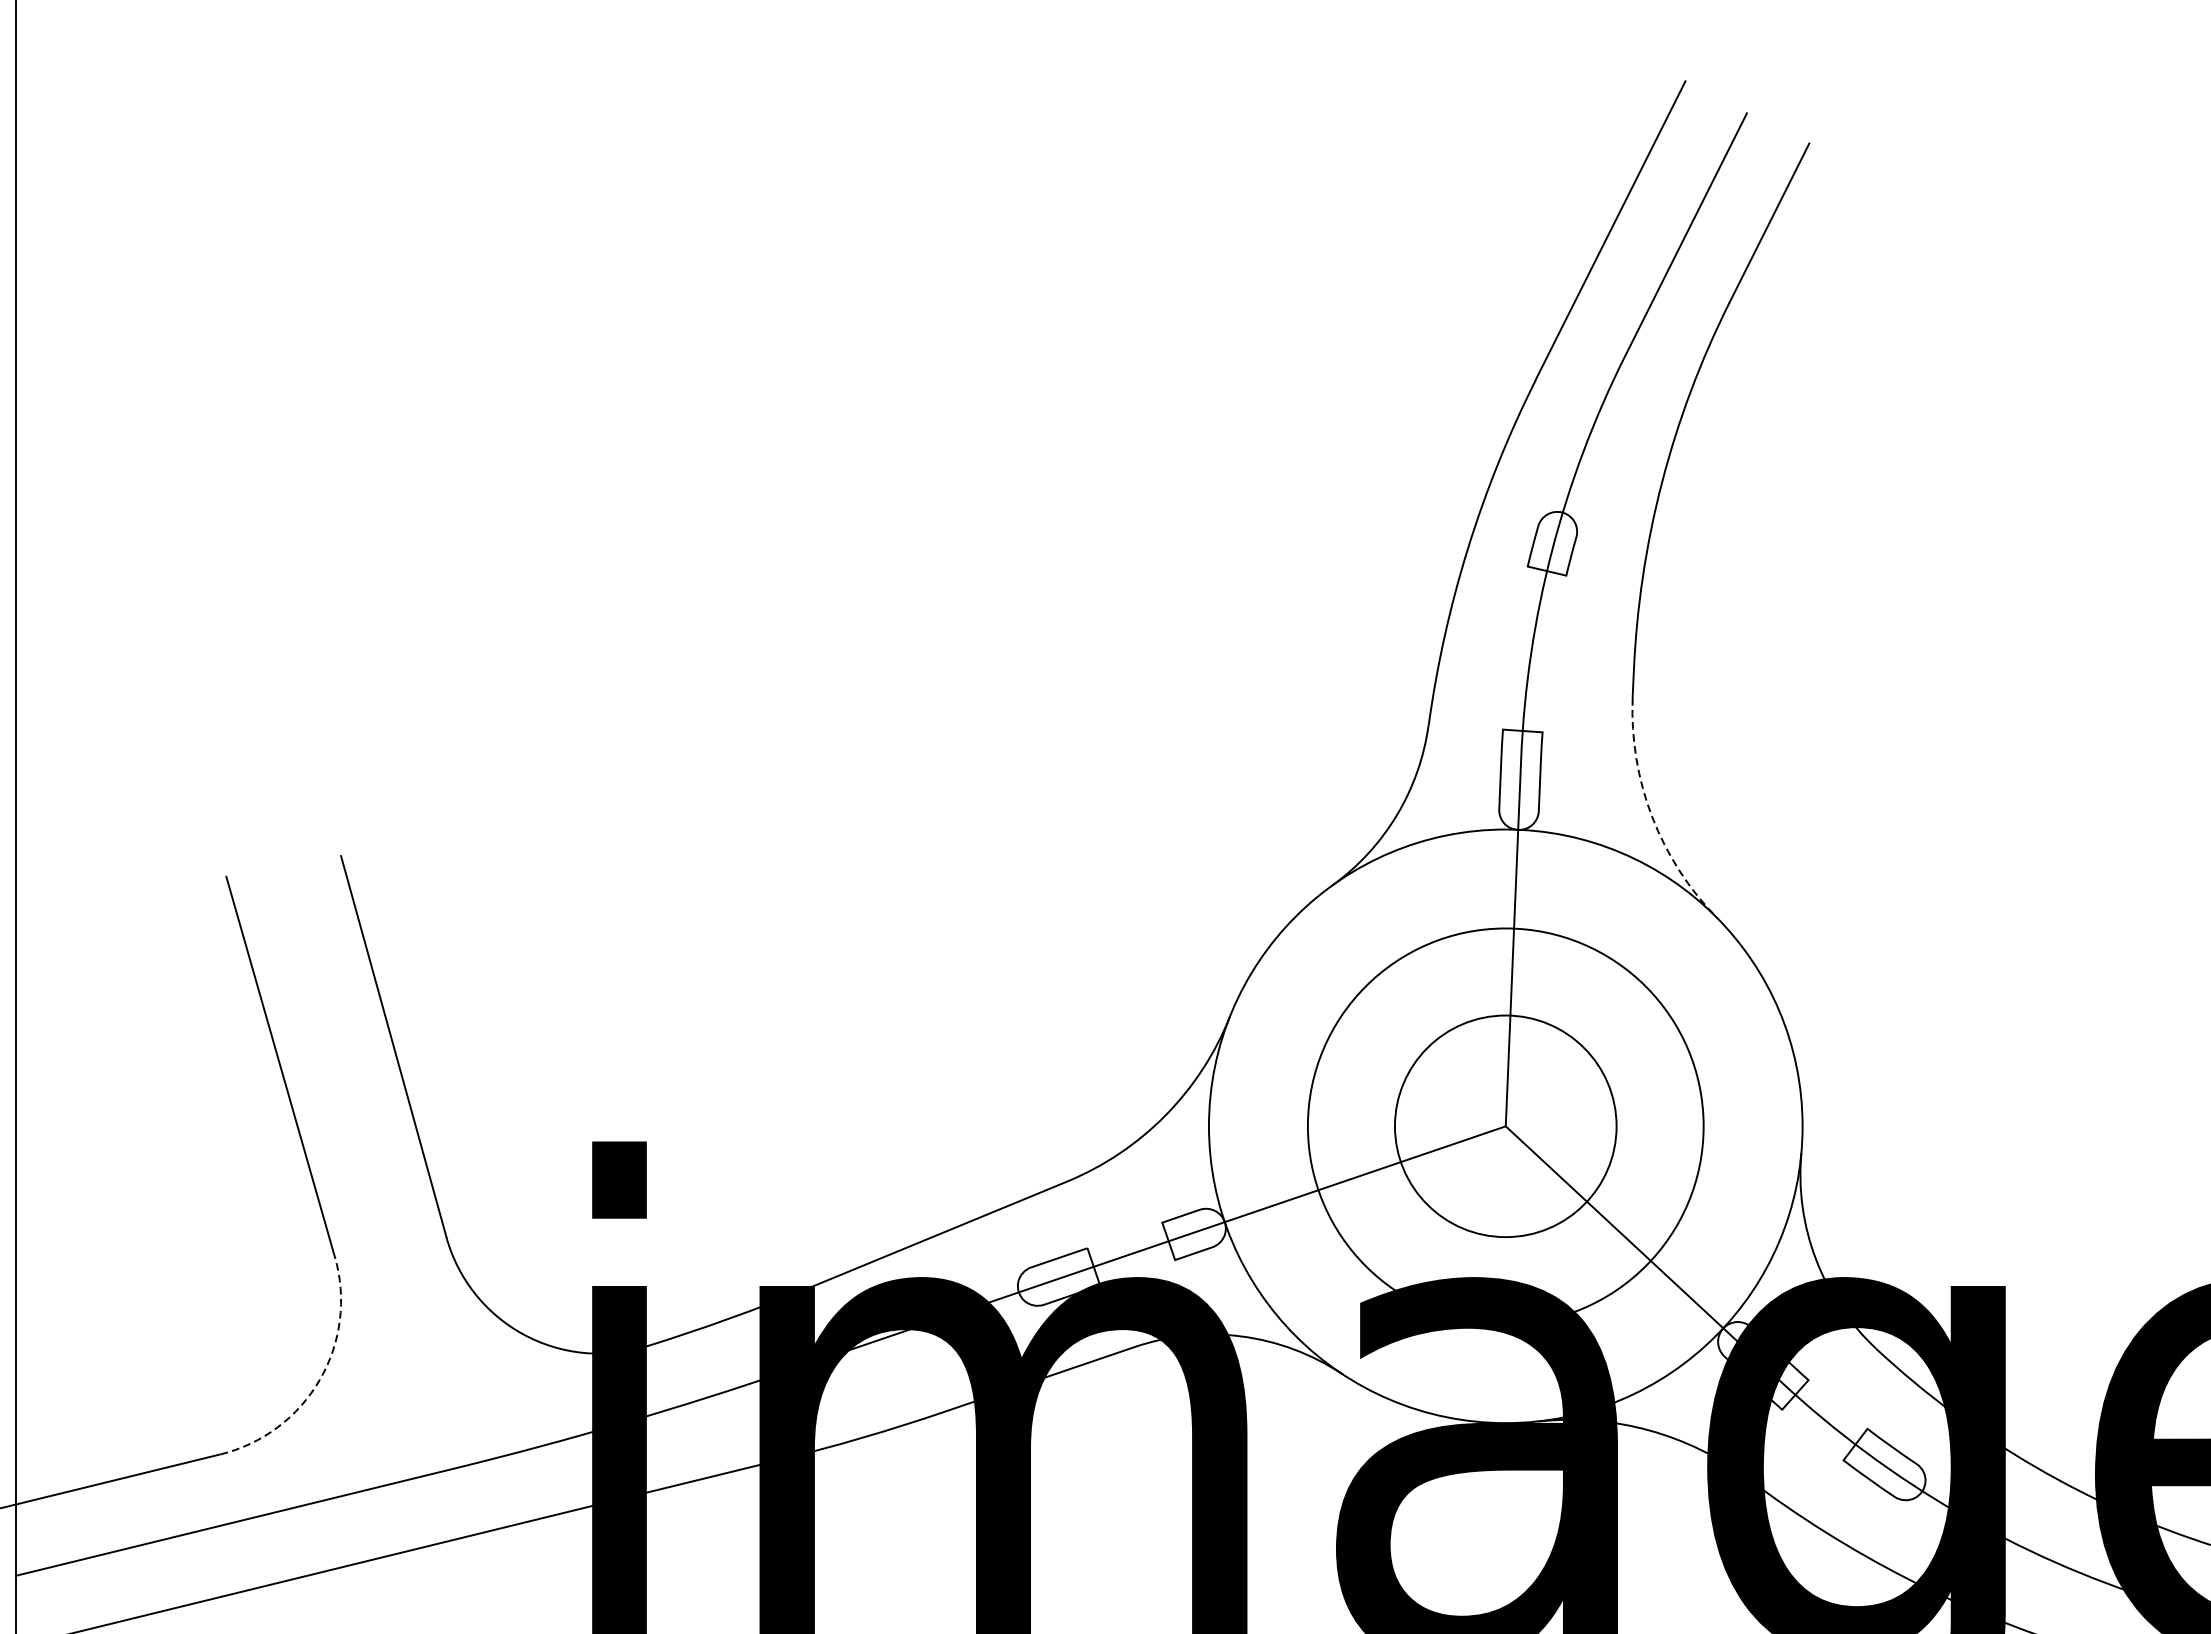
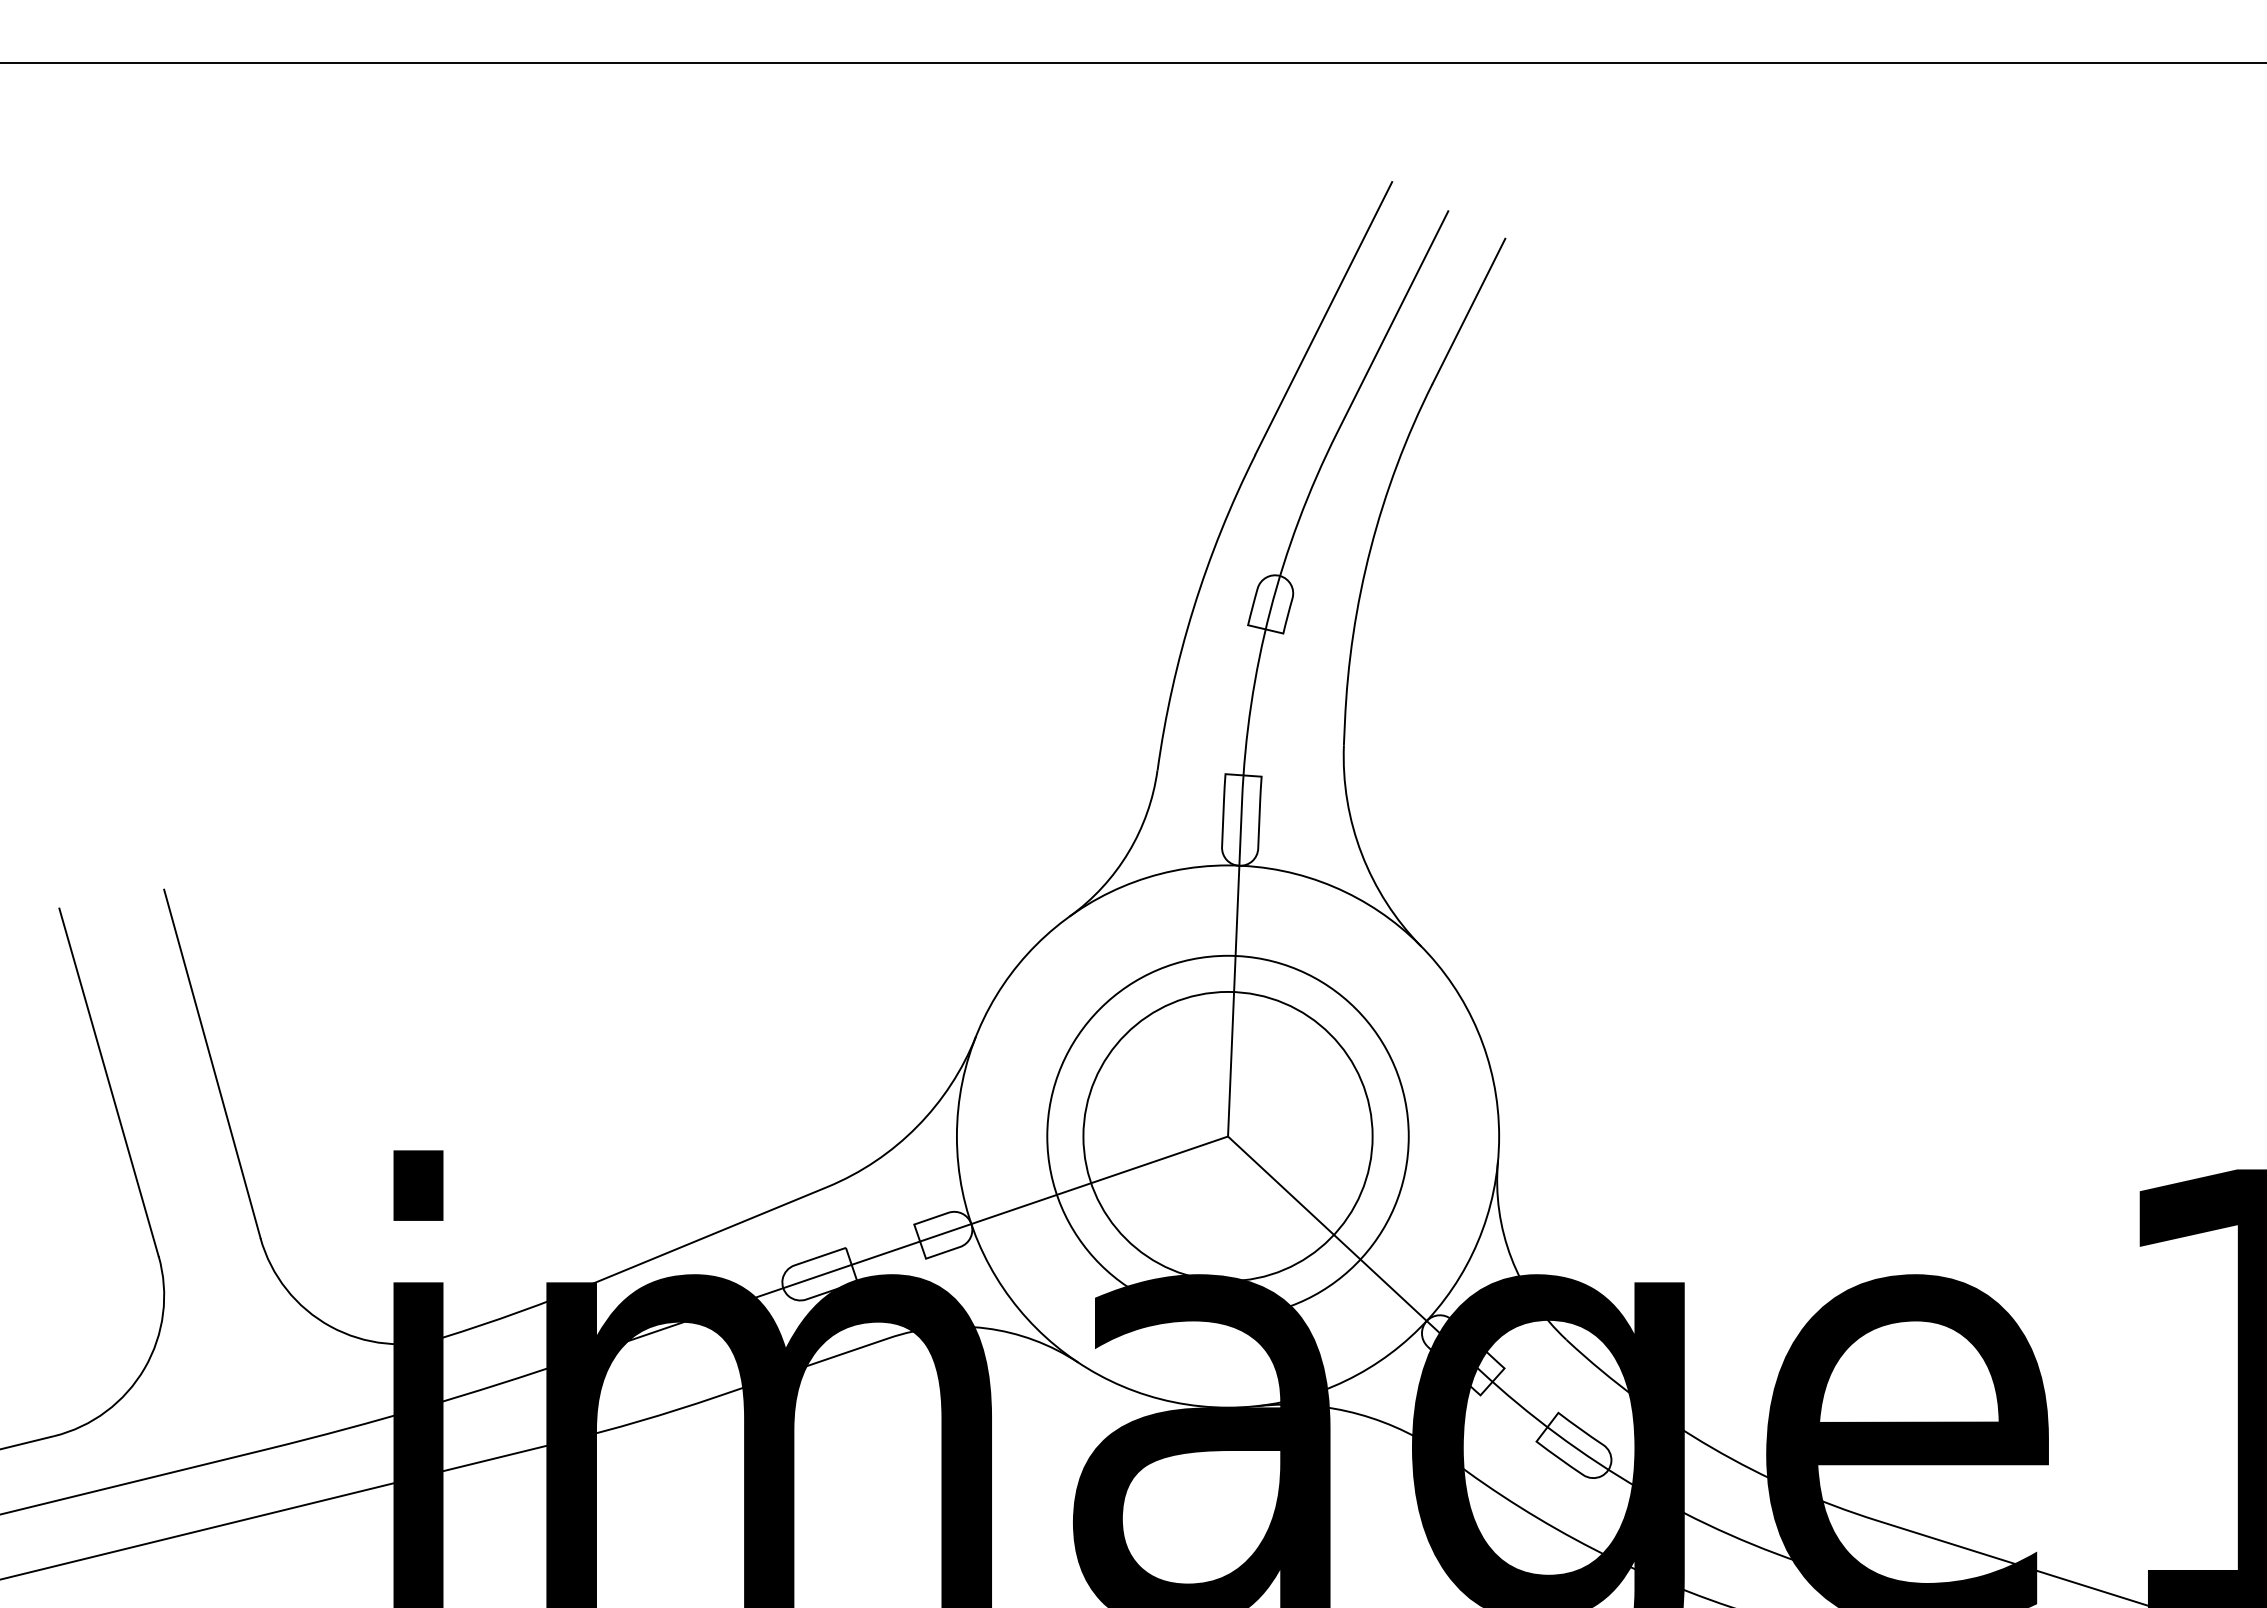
arc: (1651, 816) -> (1361, 853), dashed -> solid
circle: (1505, 1126) -> (1227, 1136), size x1.43
arc: (319, 1380) -> (144, 1368), dashed -> solid

